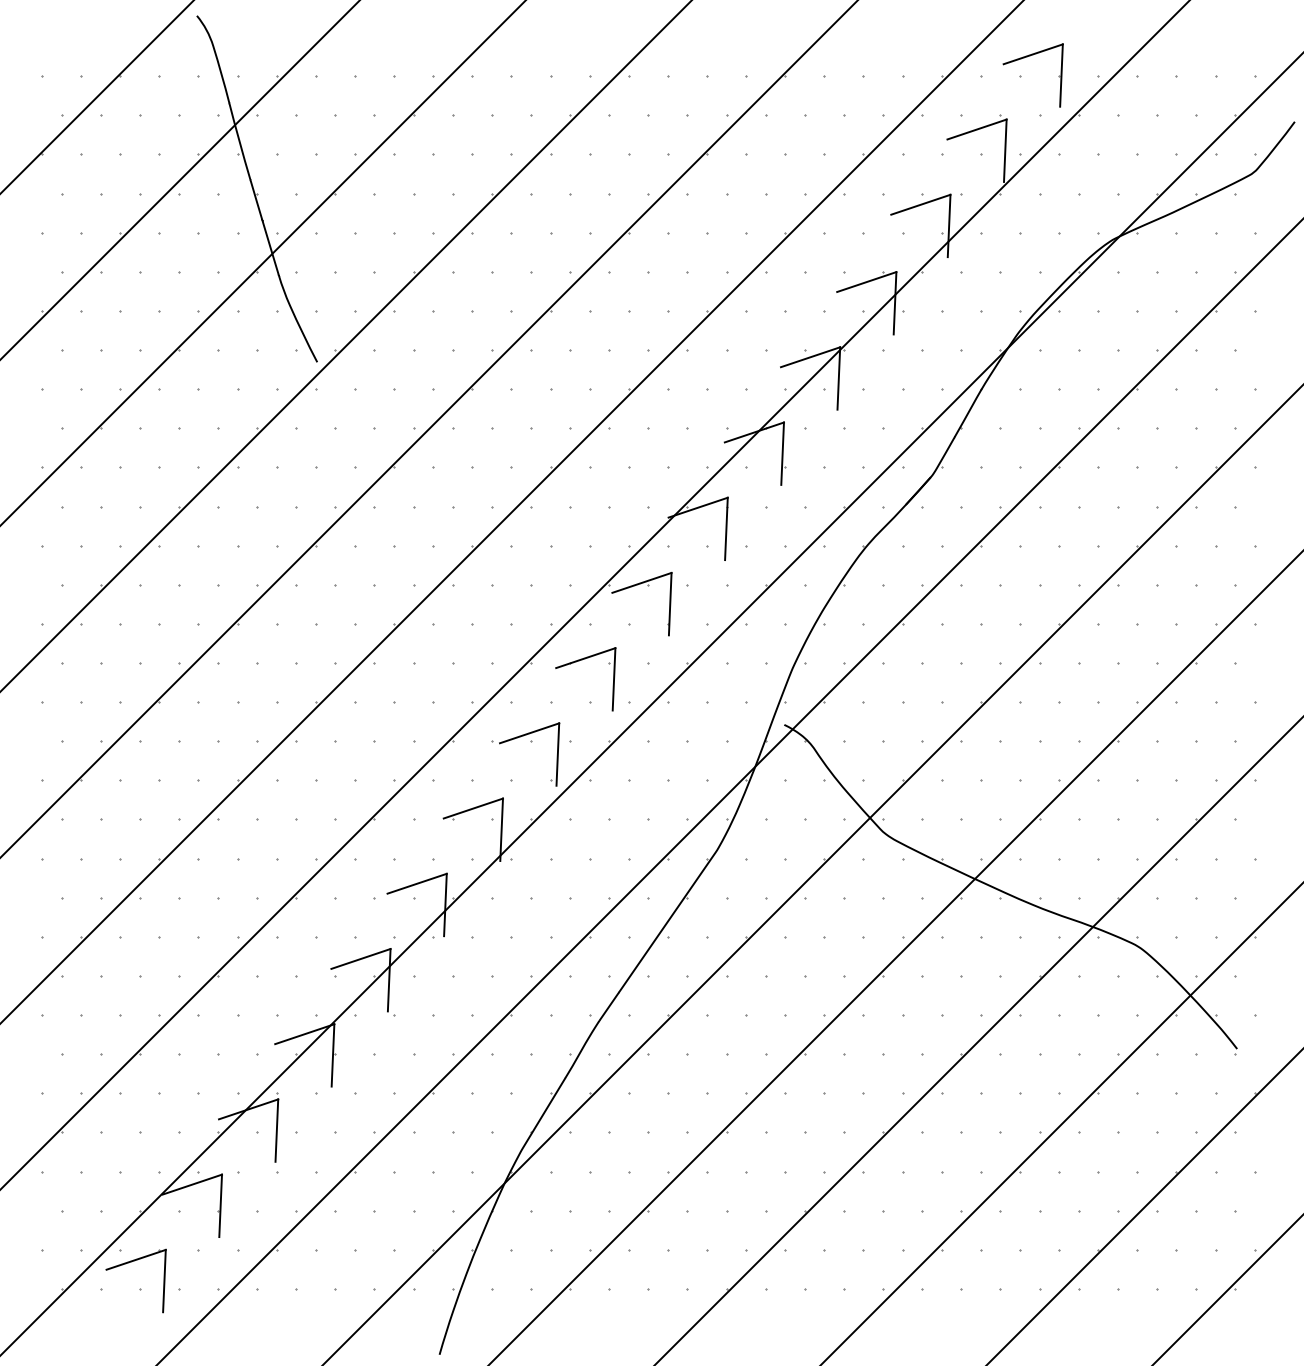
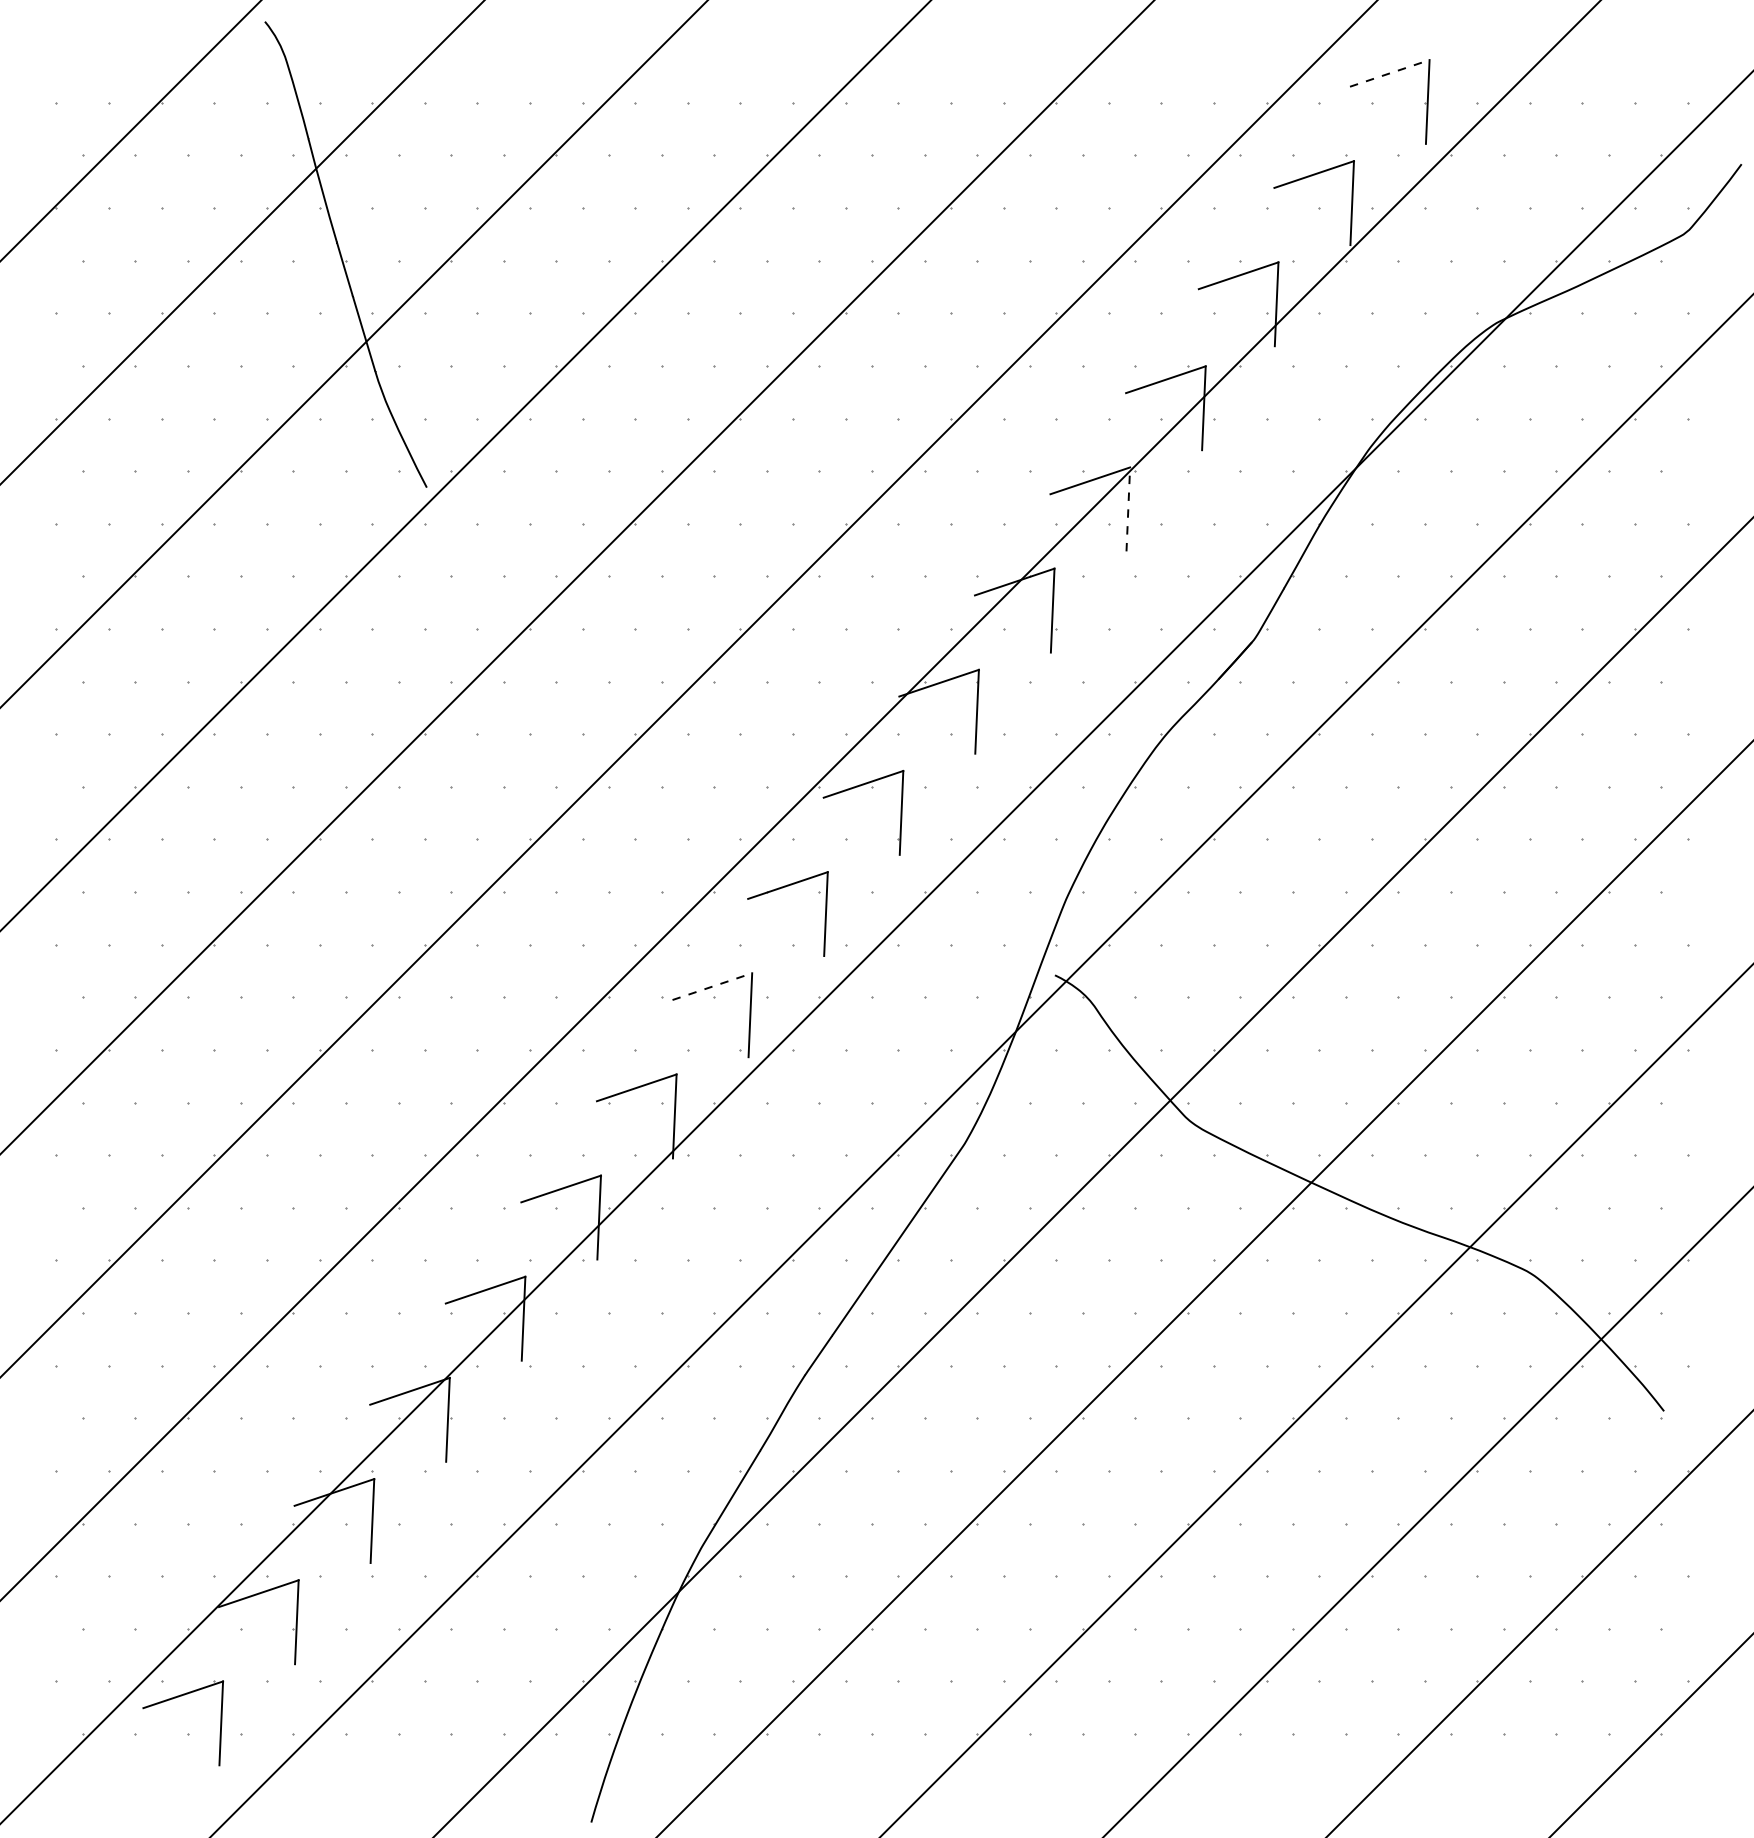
line: (1033, 54) -> (1389, 73), solid -> dashed
line: (838, 377) -> (1128, 508), solid -> dashed
line: (529, 733) -> (712, 986), solid -> dashed

